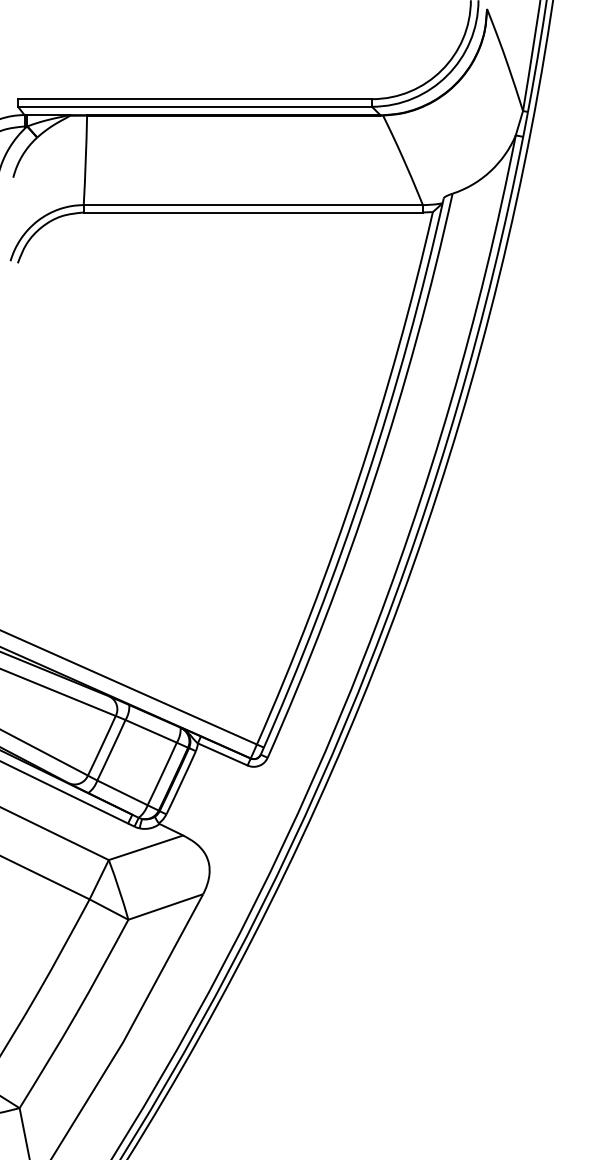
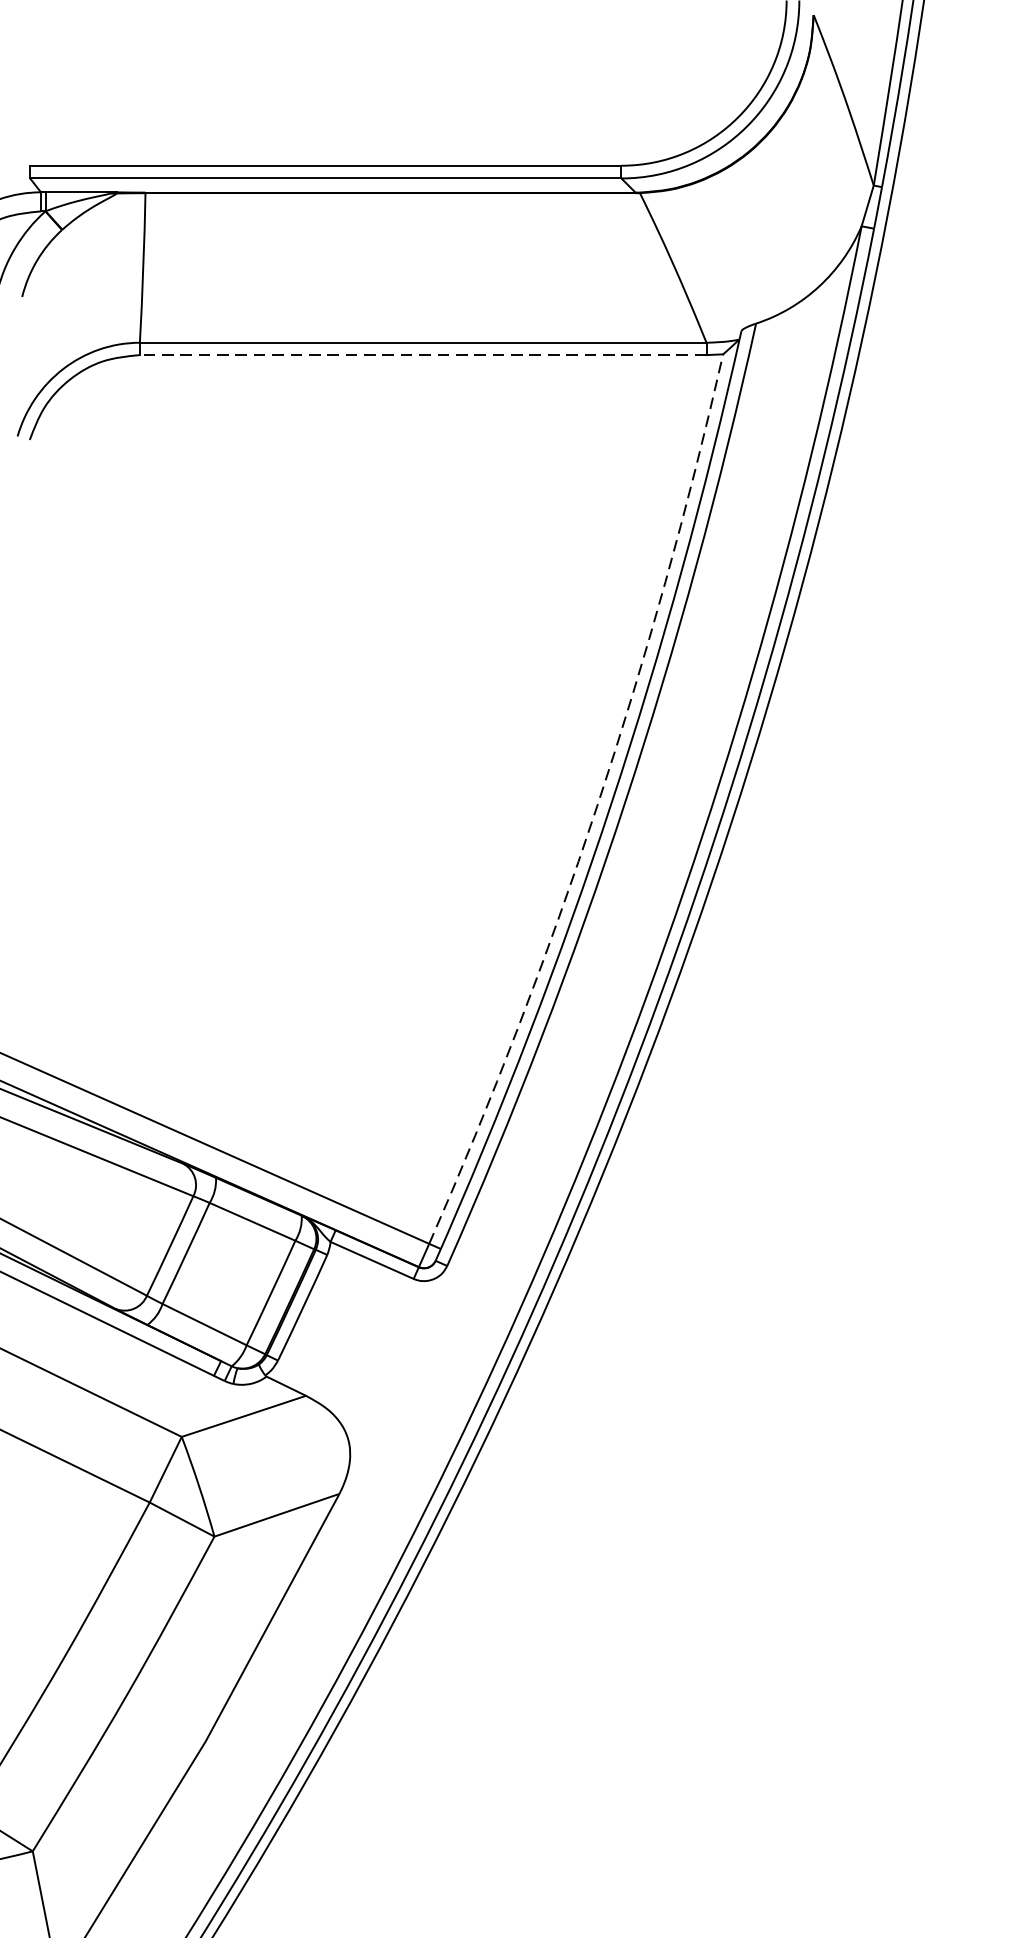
line: (253, 212) -> (423, 355), solid -> dashed
arc: (357, 482) -> (597, 806), solid -> dashed

